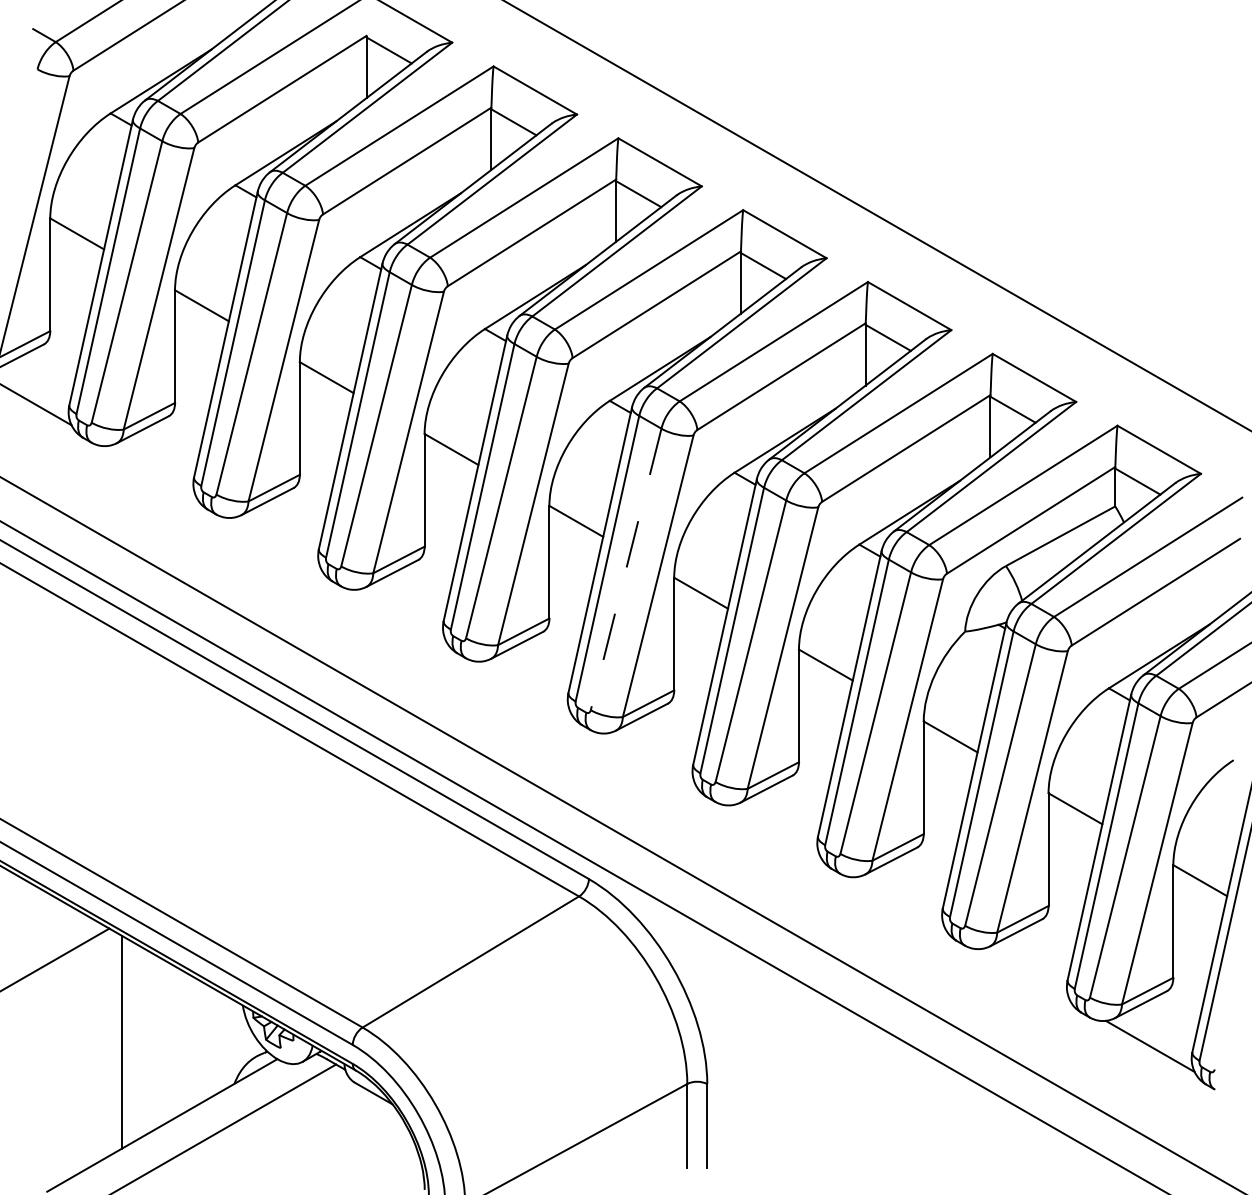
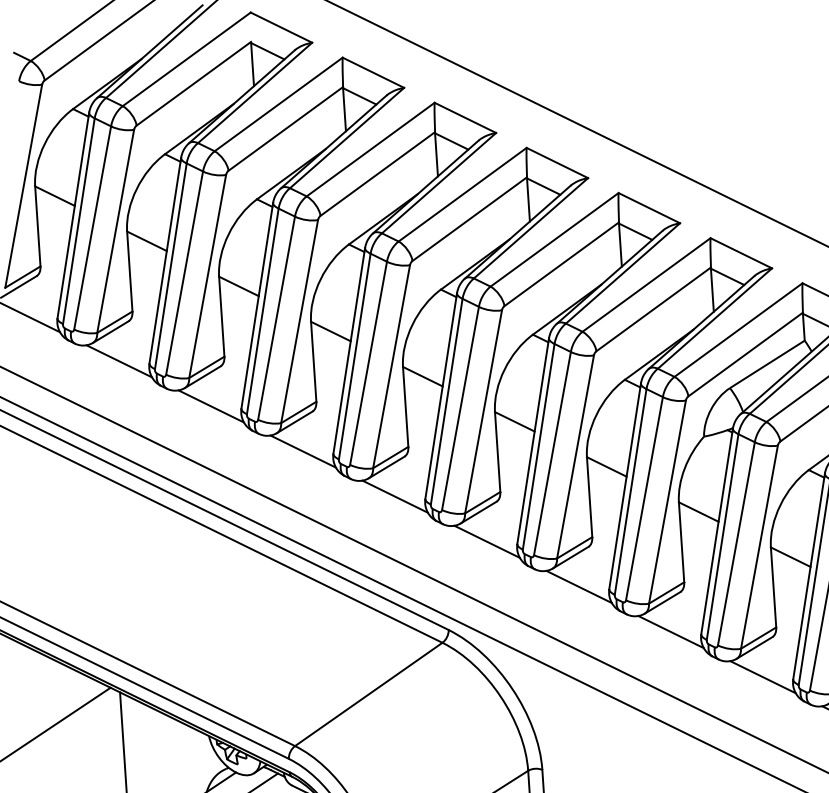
line: (151, 471) -> (118, 361), added
line: (276, 542) -> (211, 405), added
line: (626, 569) -> (460, 408), dashed -> solid
line: (401, 614) -> (303, 451), added
line: (525, 686) -> (394, 496), added
line: (650, 758) -> (486, 541), added
line: (775, 830) -> (578, 586), added
line: (900, 902) -> (670, 631), added
line: (1025, 974) -> (763, 677), added

